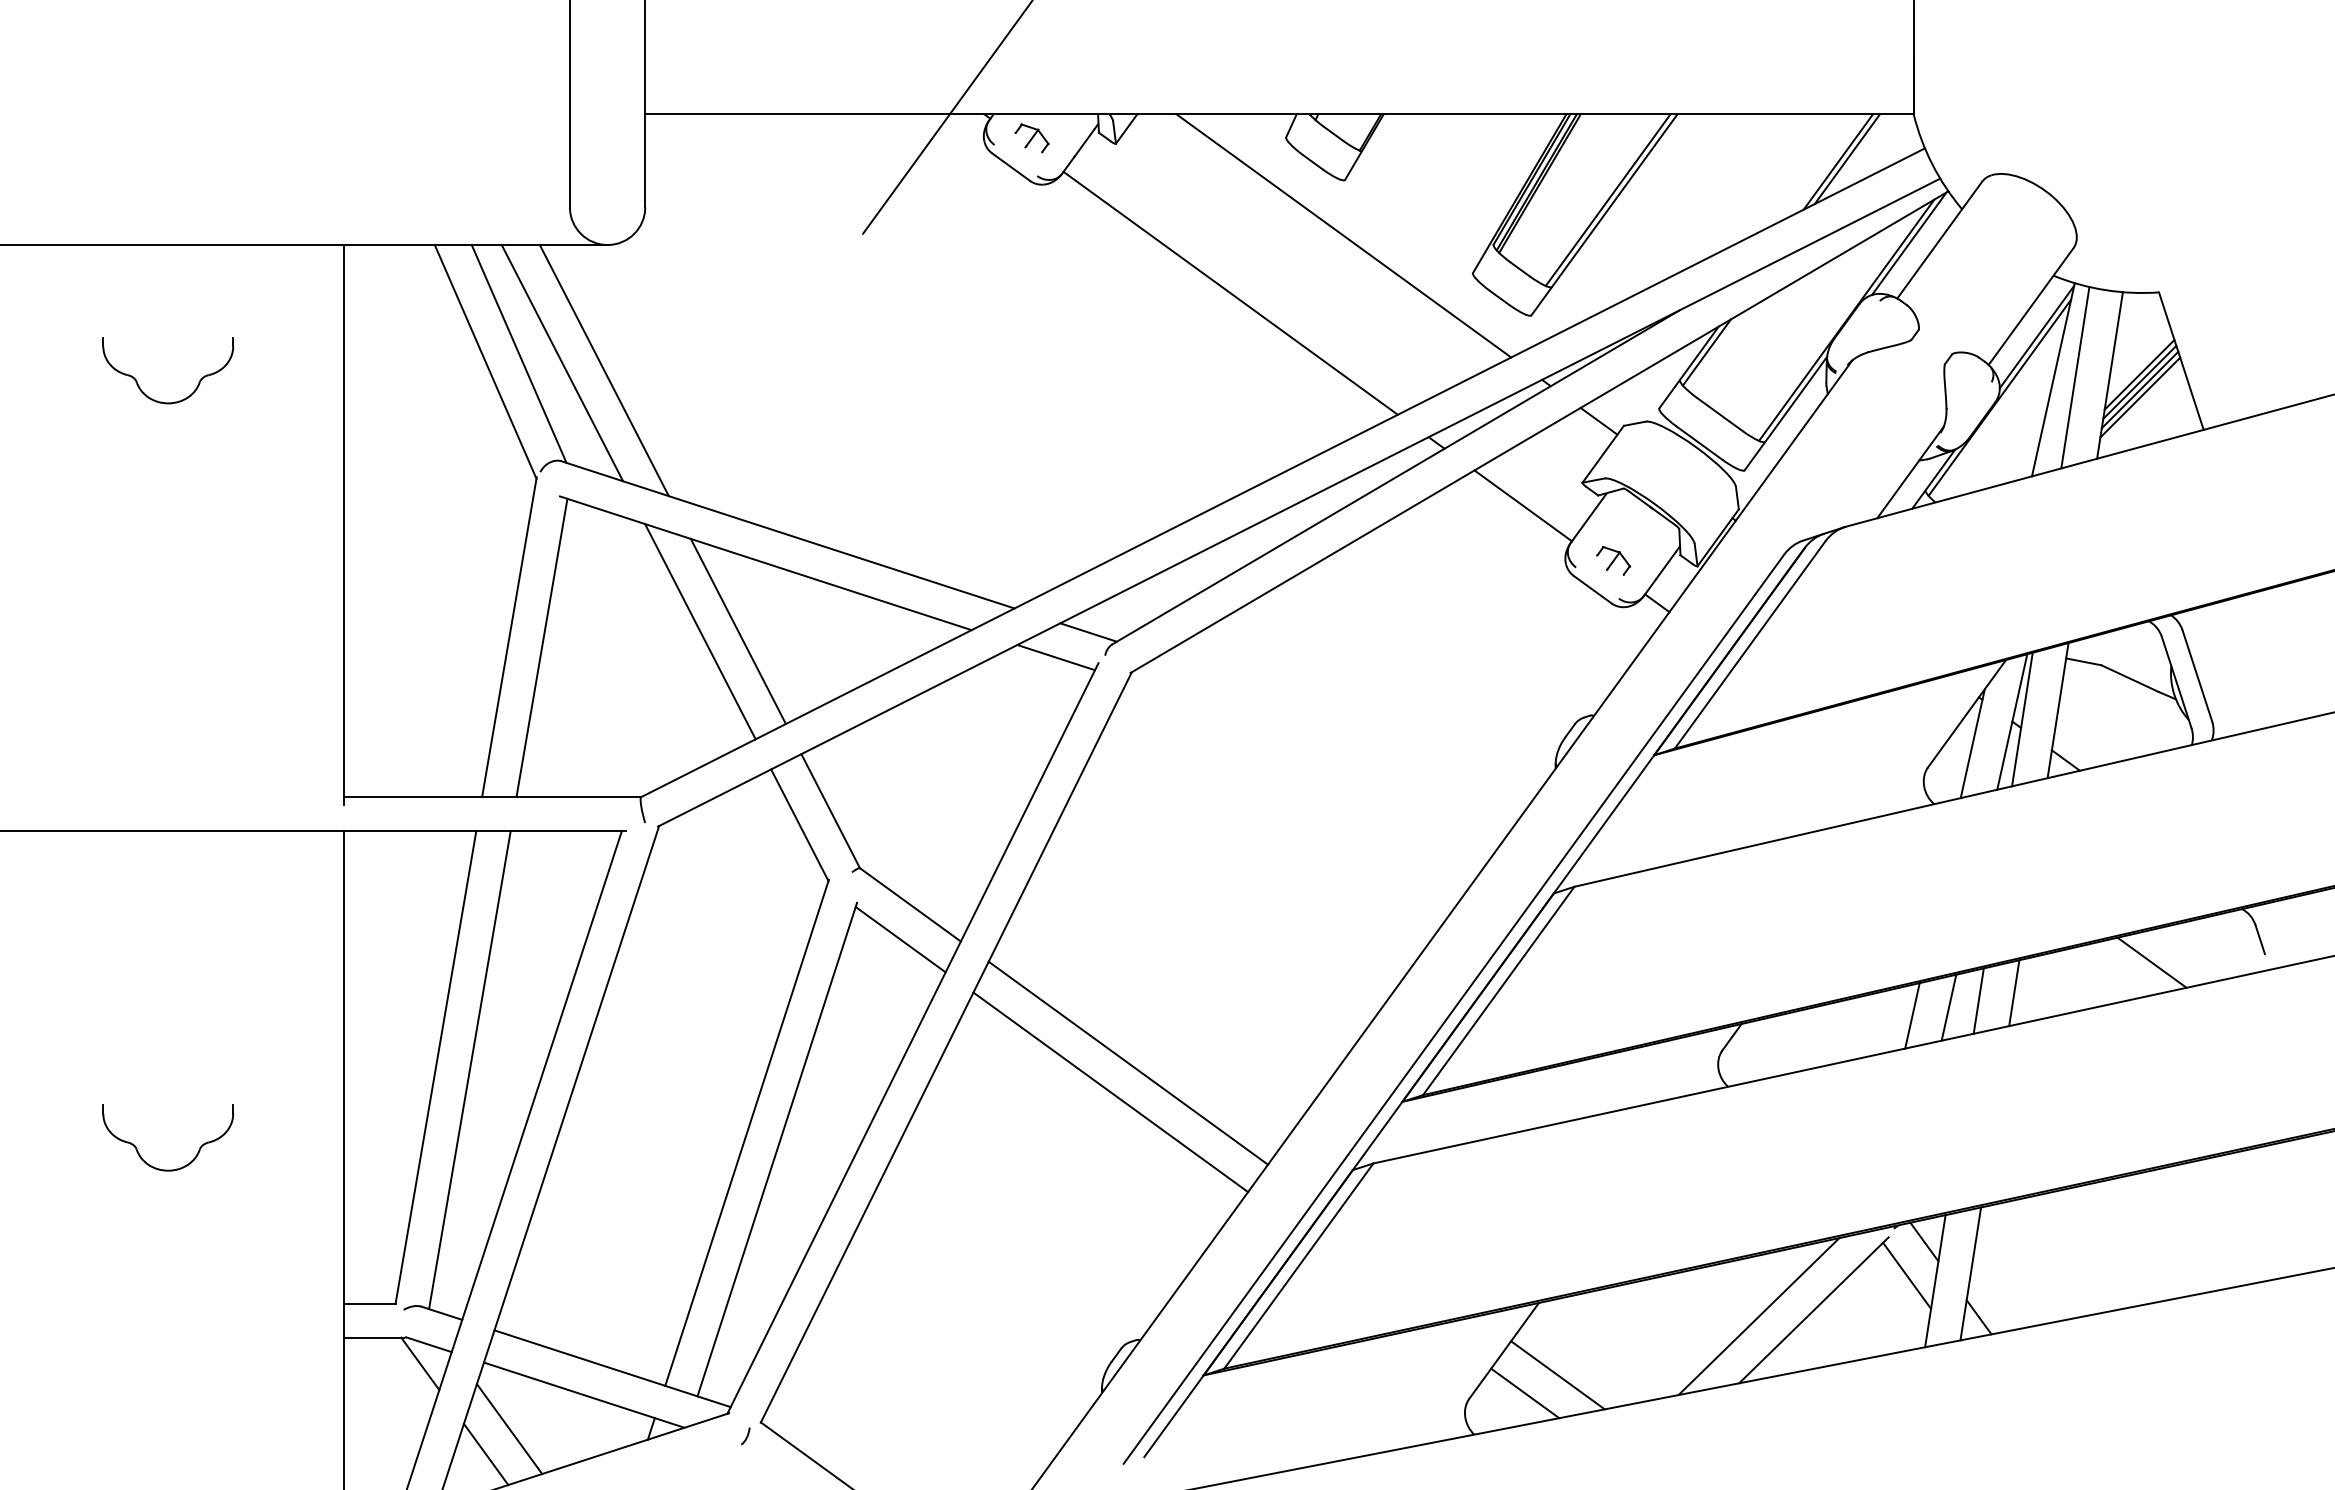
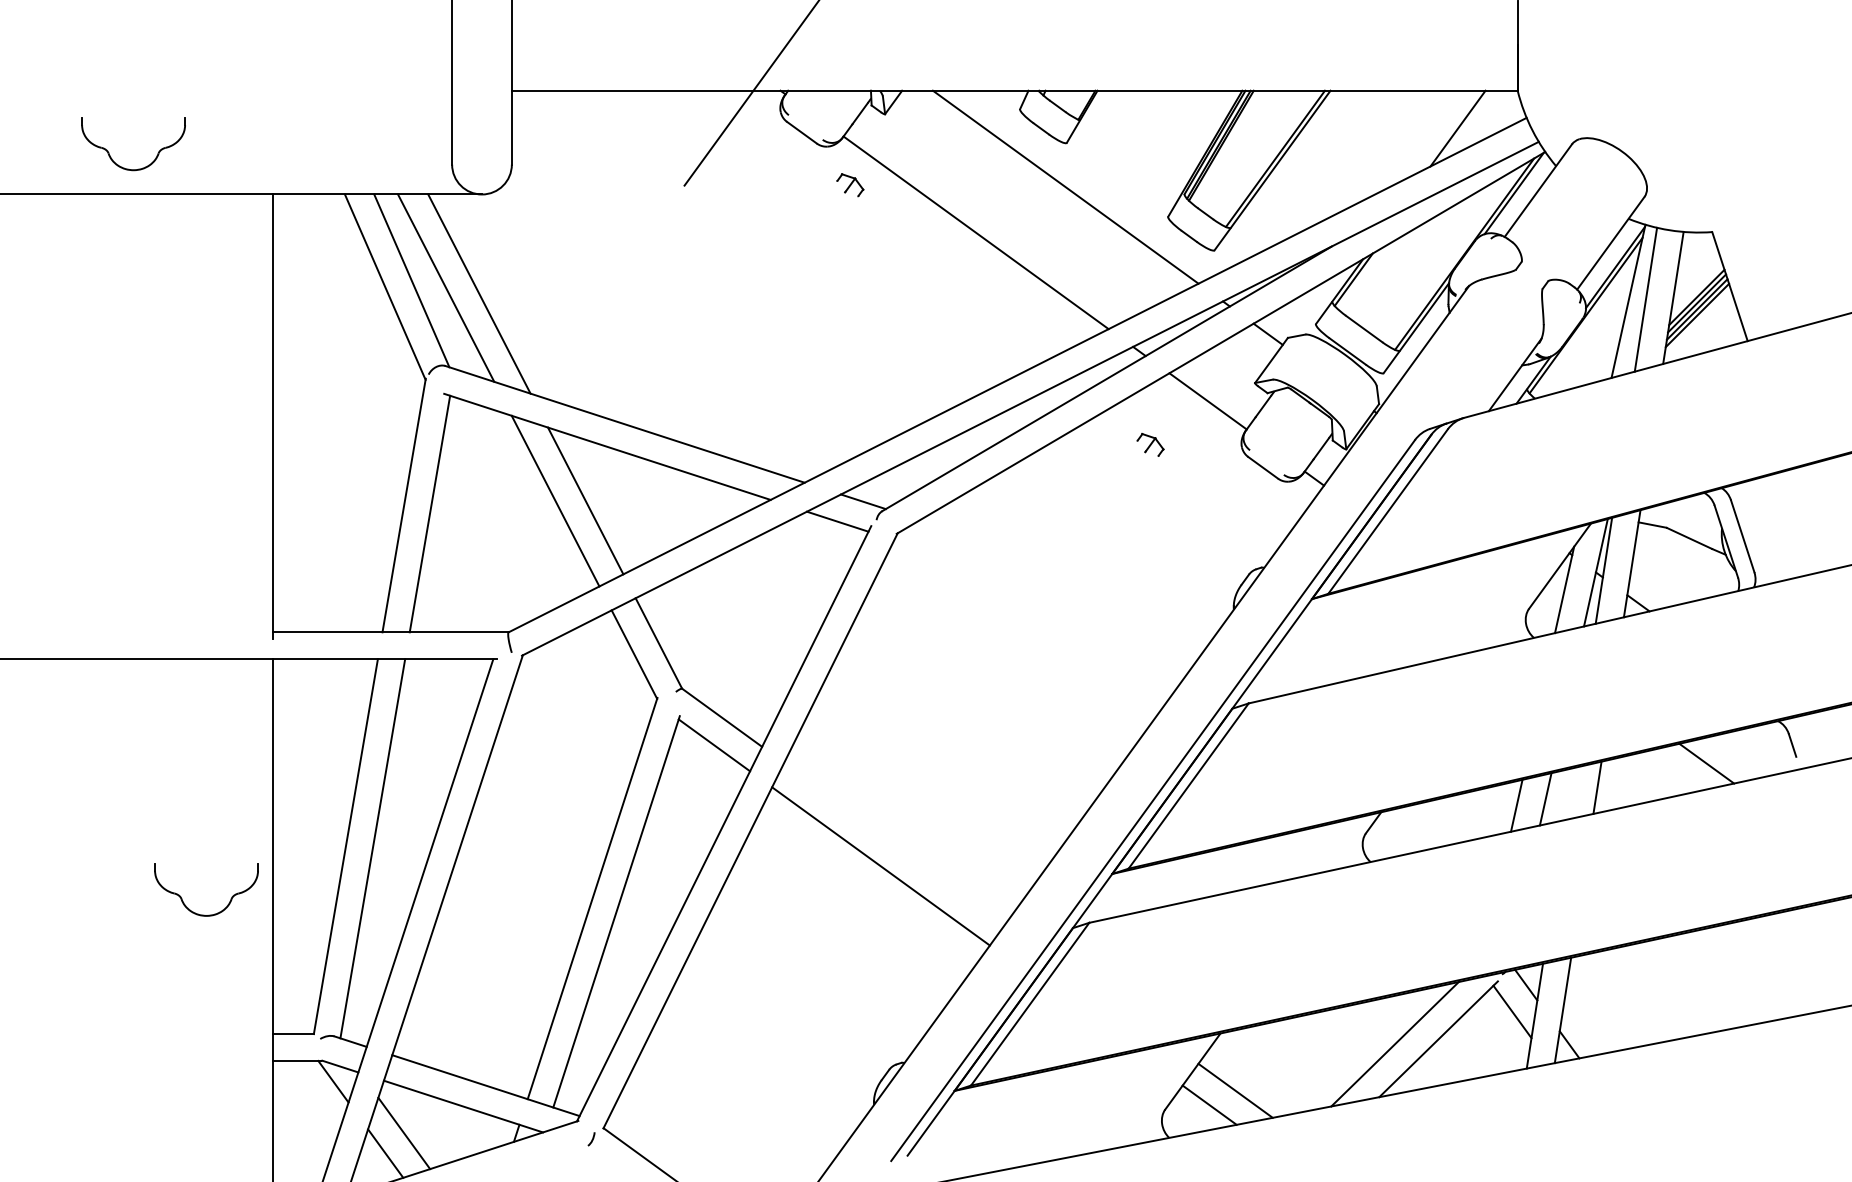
part: (1031, 138) -> (849, 185), moved
line: (1847, 159) -> (1465, 126), removed
part: (174, 401) -> (138, 168), moved
part: (1613, 560) -> (1150, 444), moved
line: (1978, 1000) -> (1569, 793), removed
line: (1128, 1062) -> (895, 842), removed
part: (168, 1169) -> (206, 914), moved

